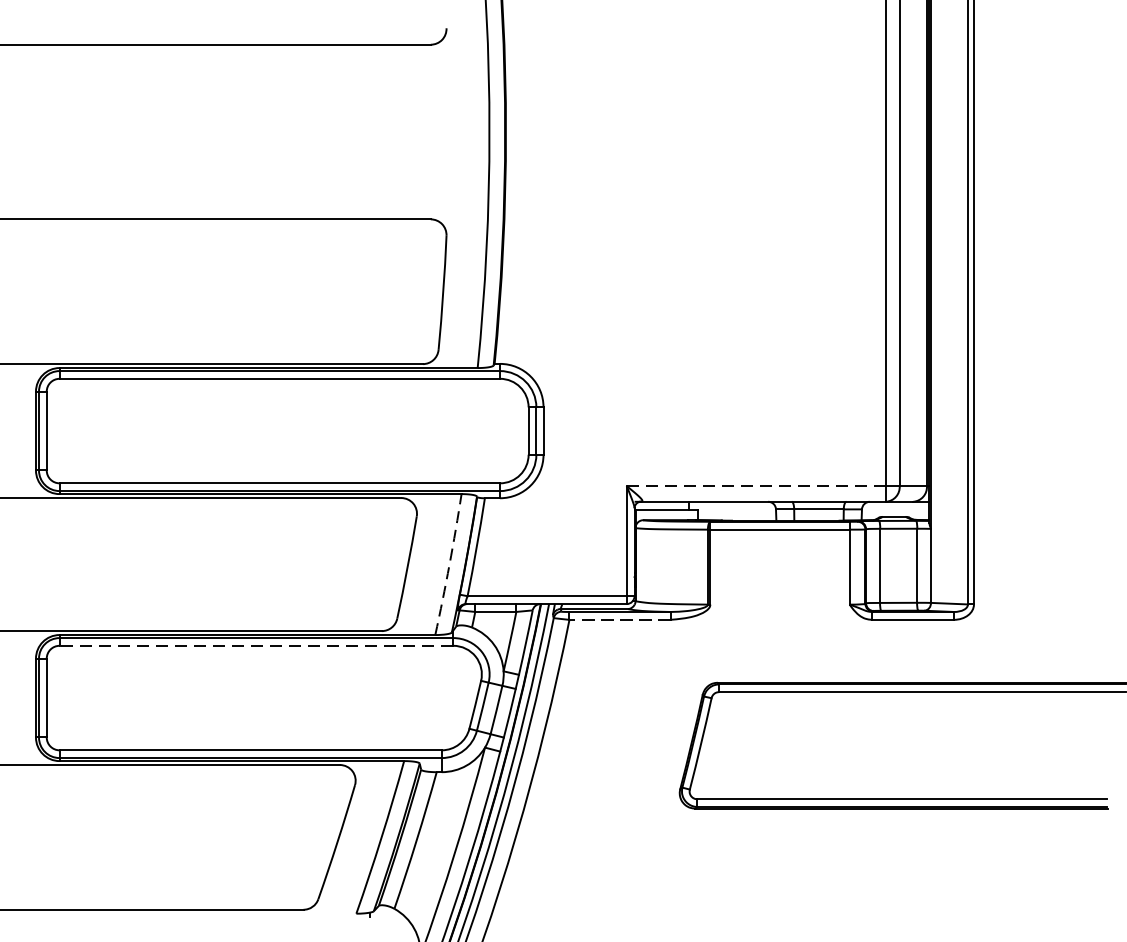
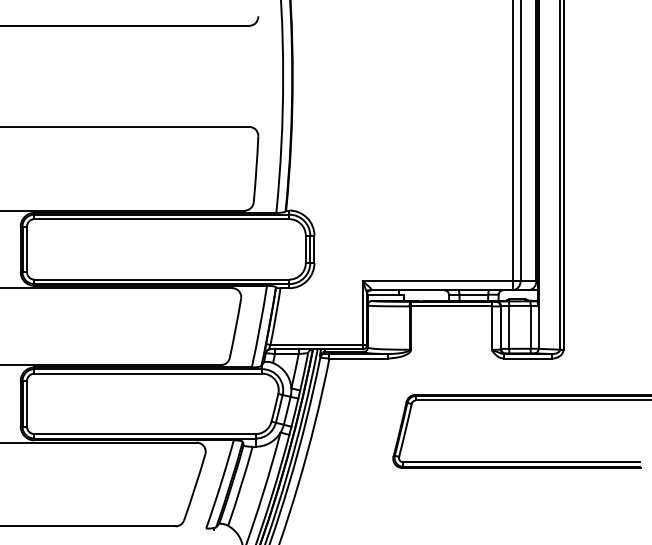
line: (757, 486) -> (438, 281), dashed -> solid
arc: (450, 564) -> (260, 326), dashed -> solid
line: (619, 619) -> (358, 358), dashed -> solid
line: (256, 645) -> (148, 373), dashed -> solid

